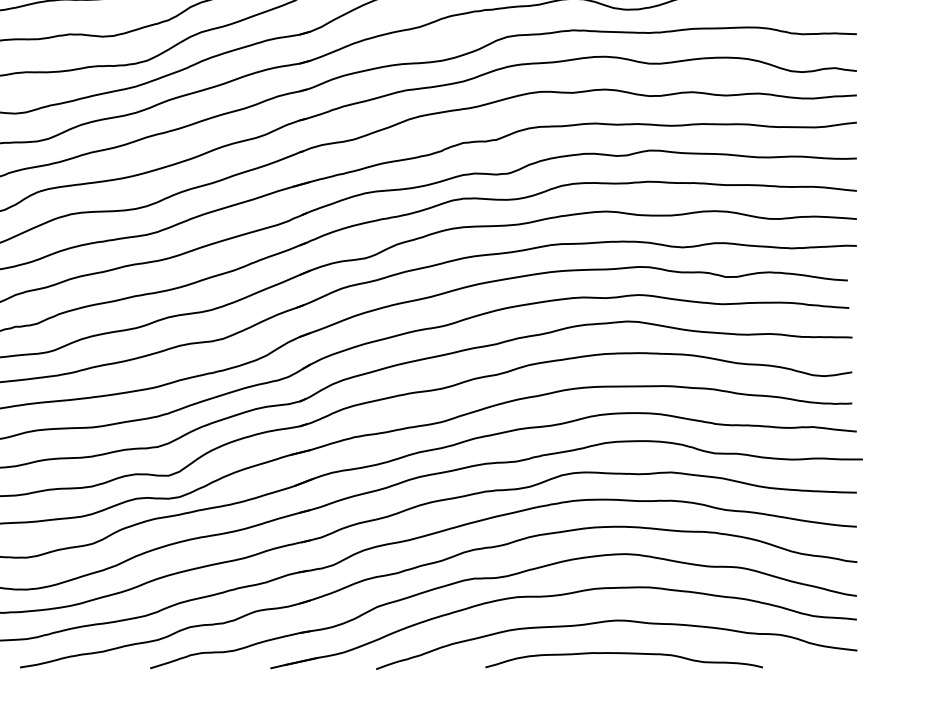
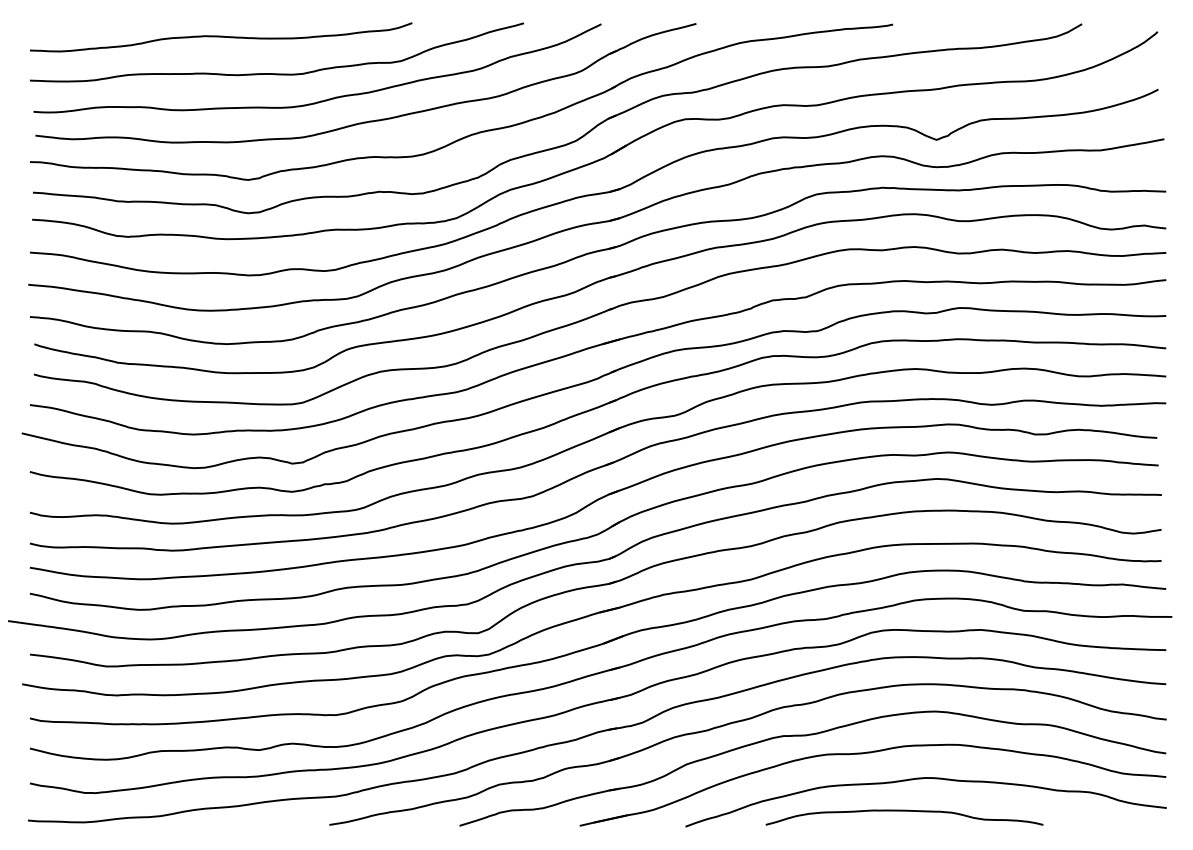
curve: (624, 654) -> (904, 811), moved

